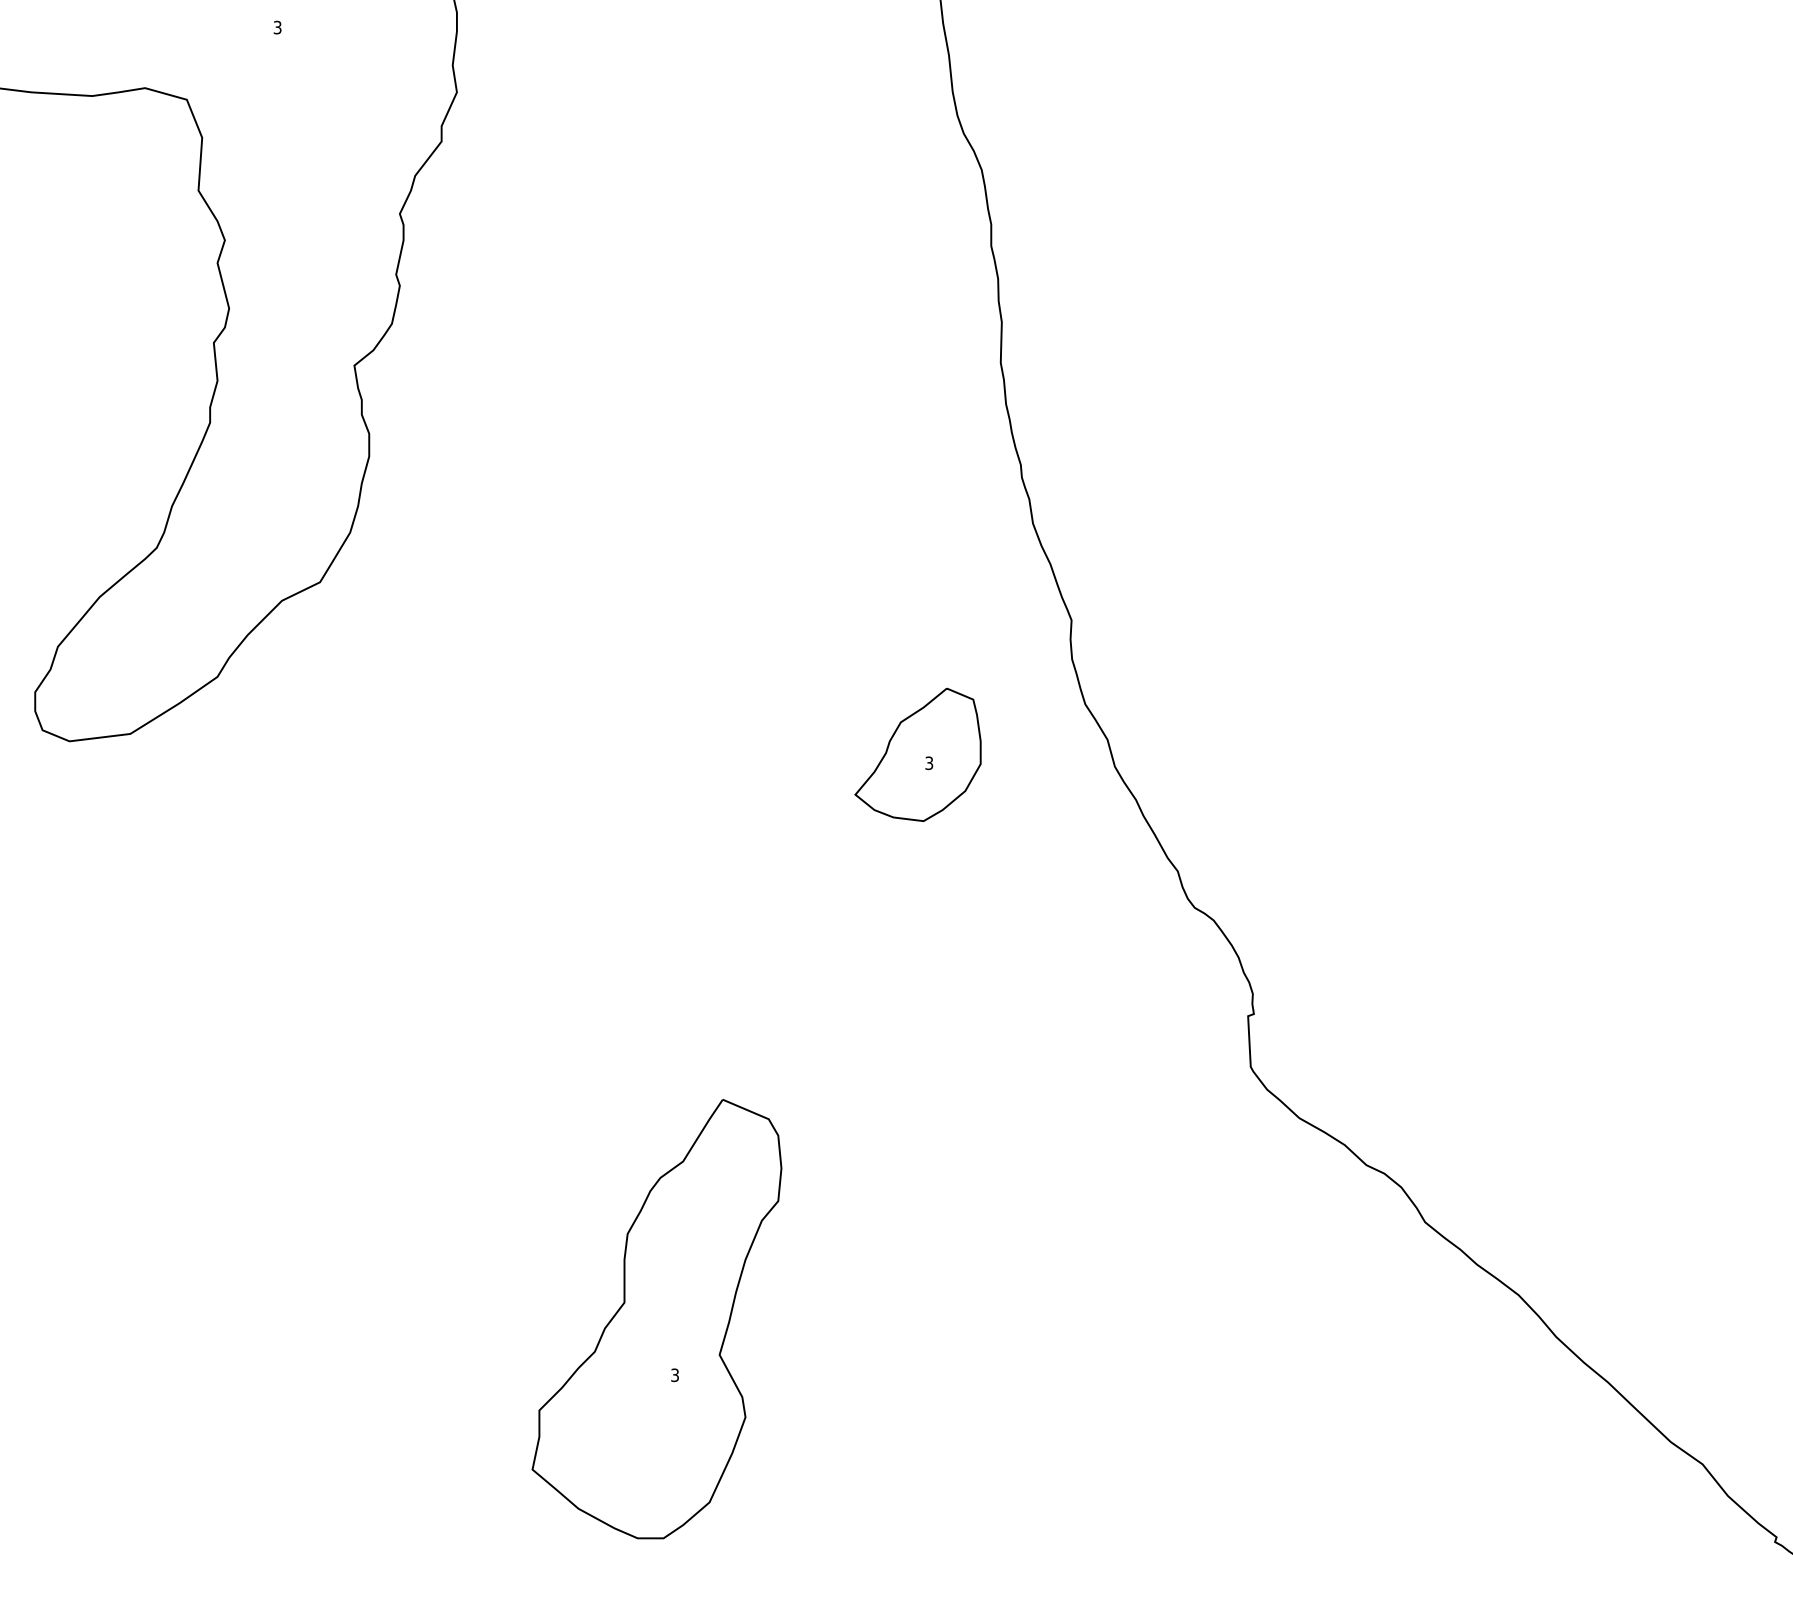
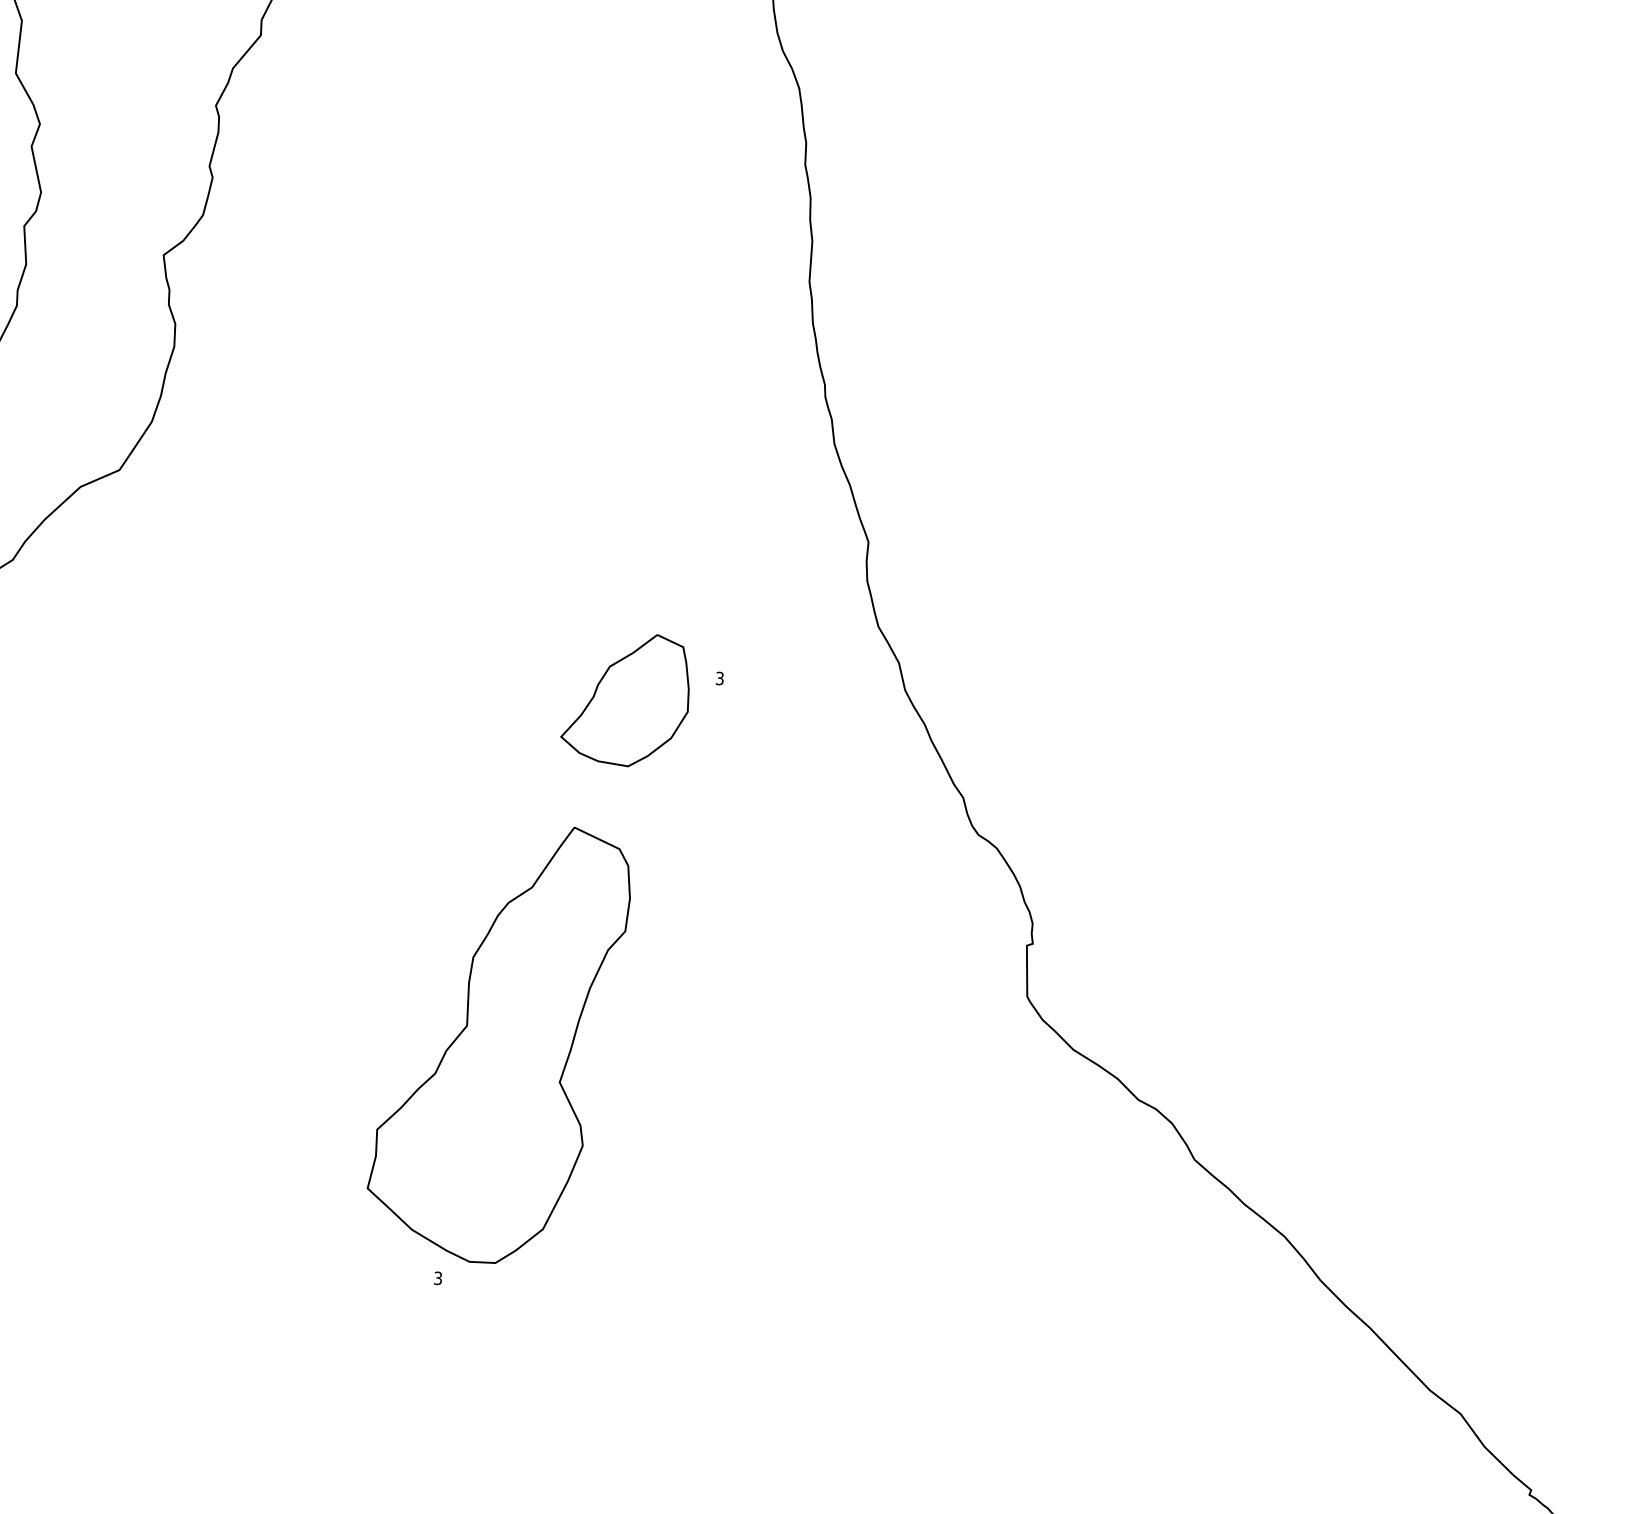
part: (917, 754) -> (625, 699), moved
part: (656, 1319) -> (498, 1044), moved

